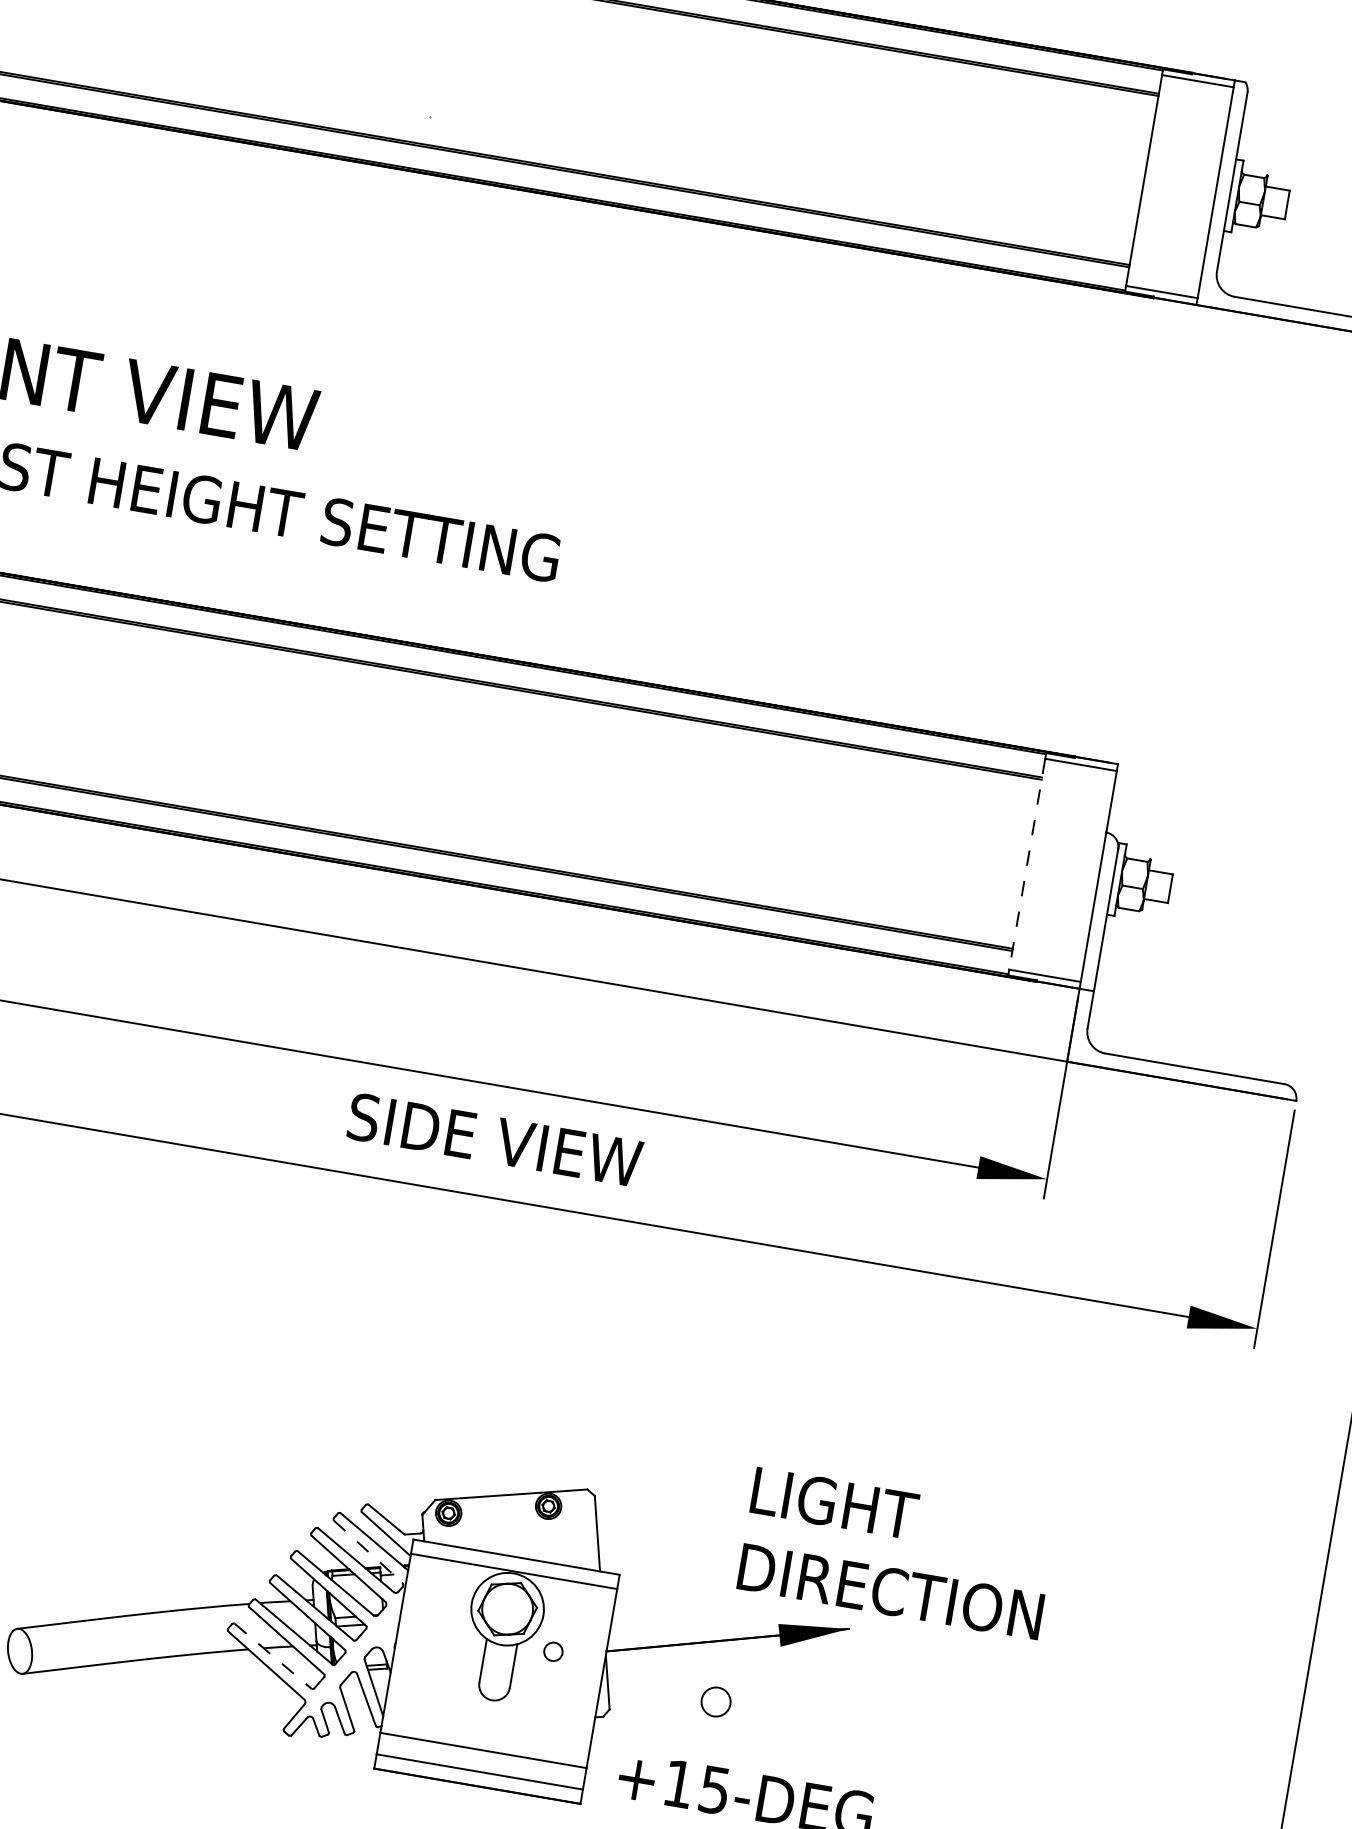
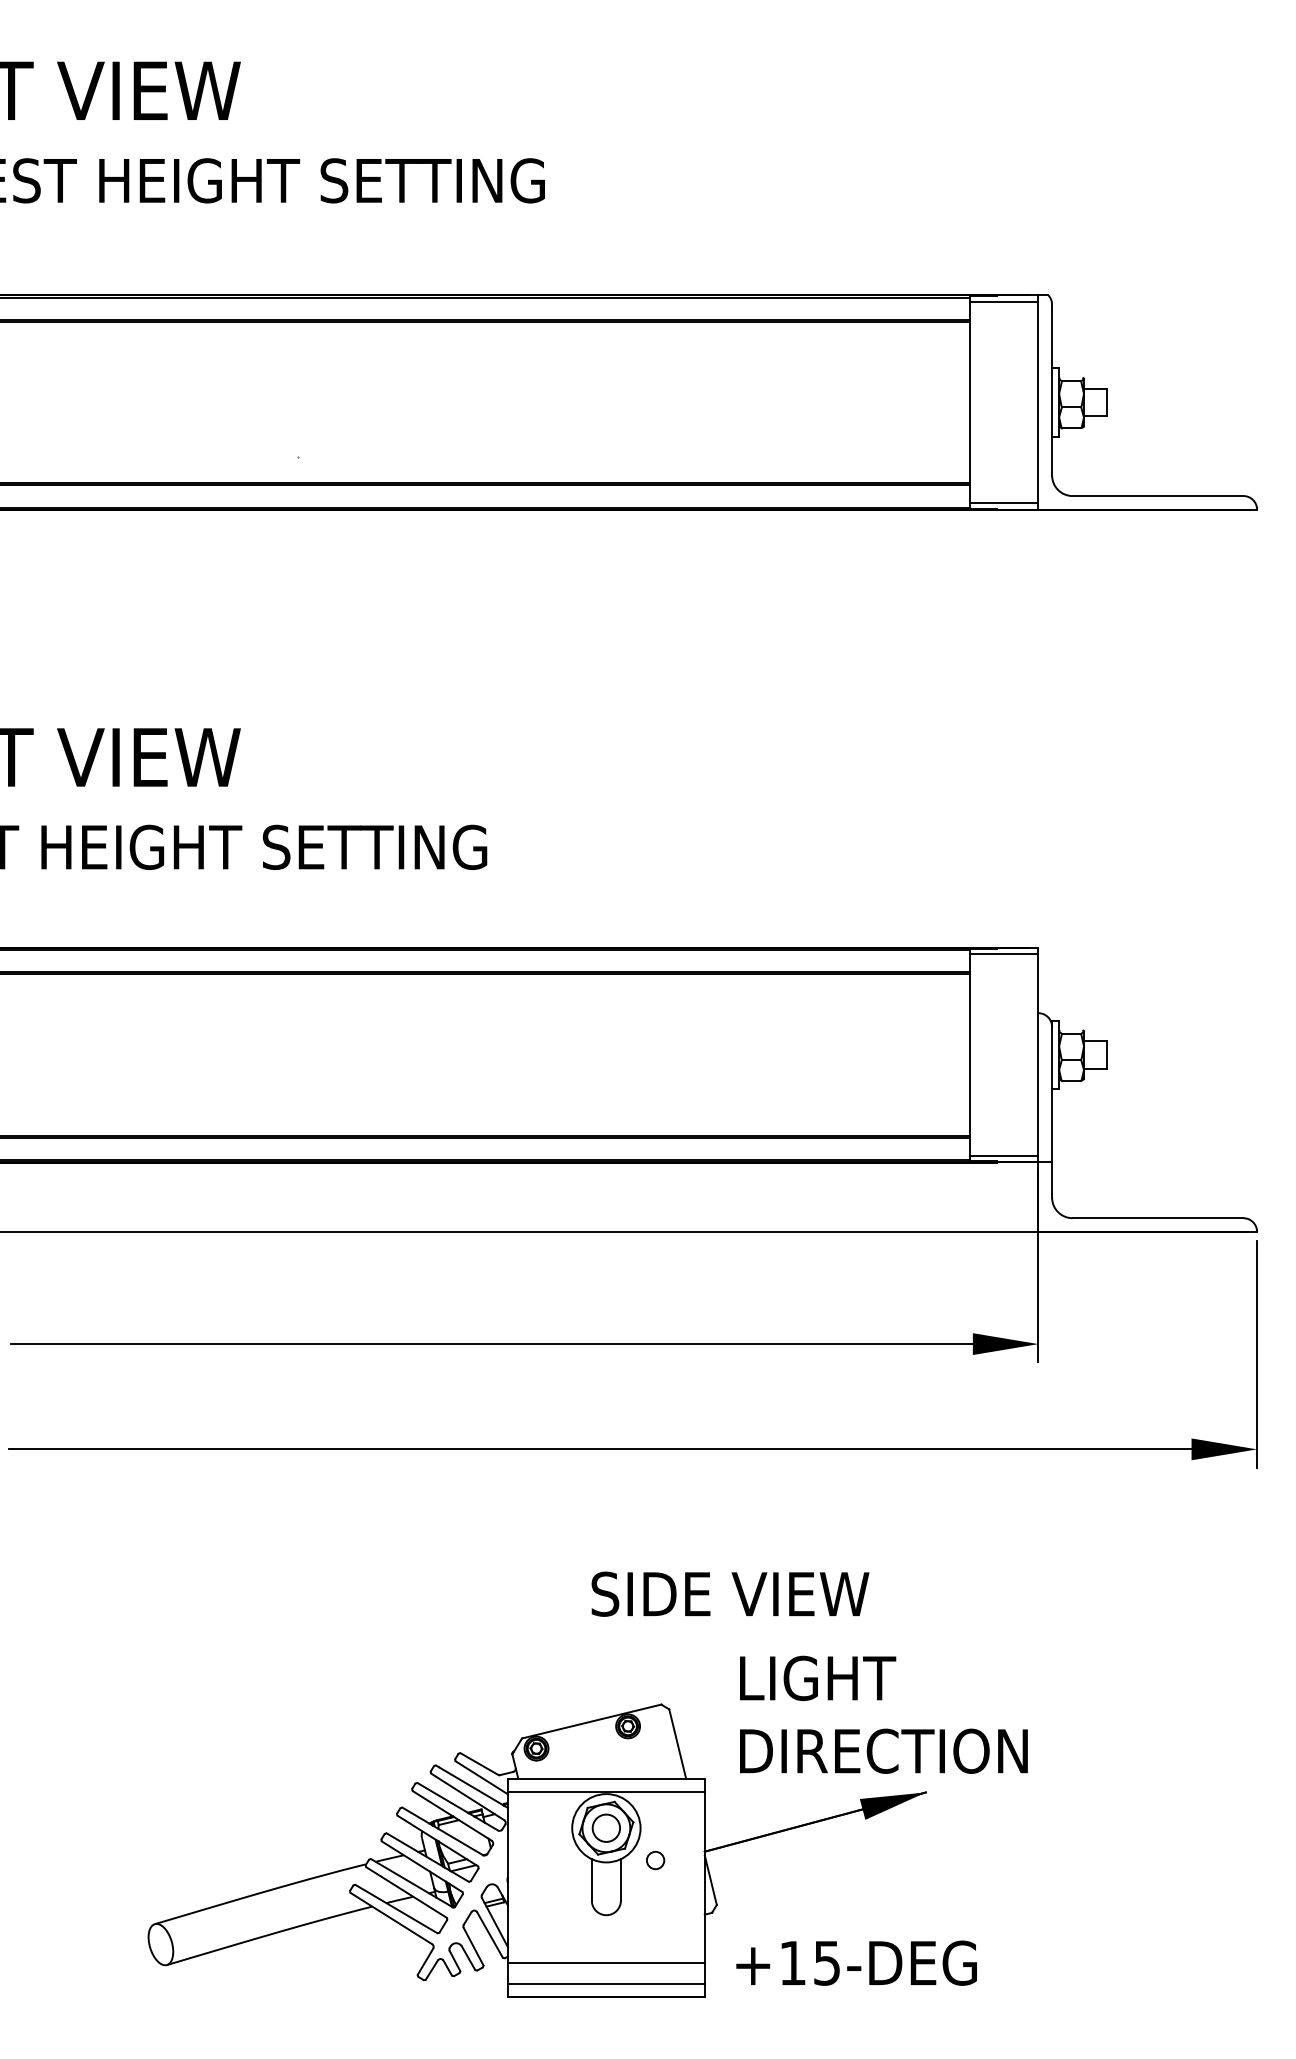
line: (1027, 864) -> (970, 1055), dashed -> solid
text: (495, 1139) -> (730, 1593), moved
line: (368, 1552) -> (468, 1797), dashed -> solid
text: (896, 1553) -> (883, 1714), moved
line: (273, 1656) -> (396, 1909), dashed -> solid
circle: (715, 1701) -> (605, 1827), moved

